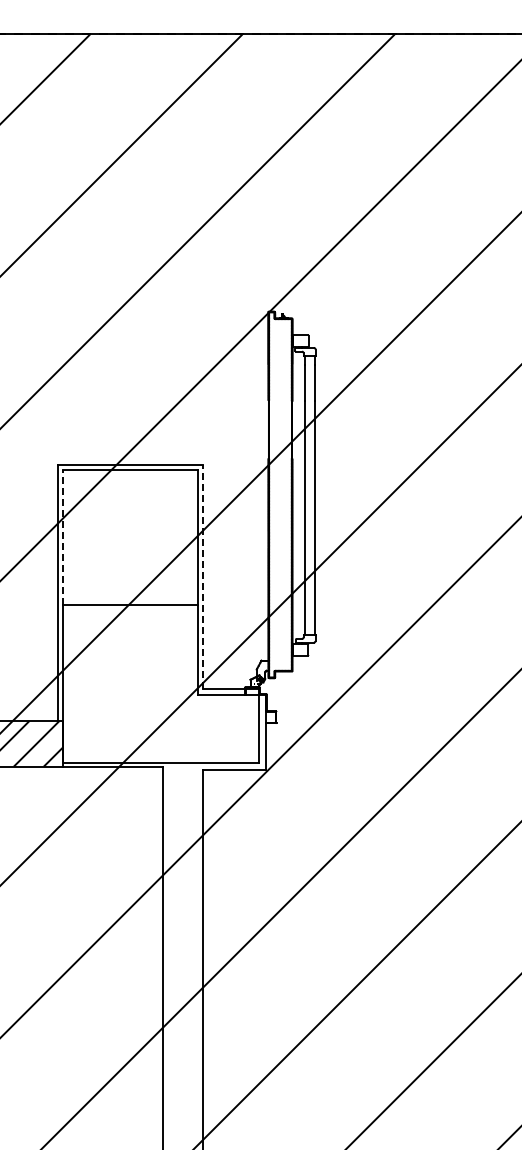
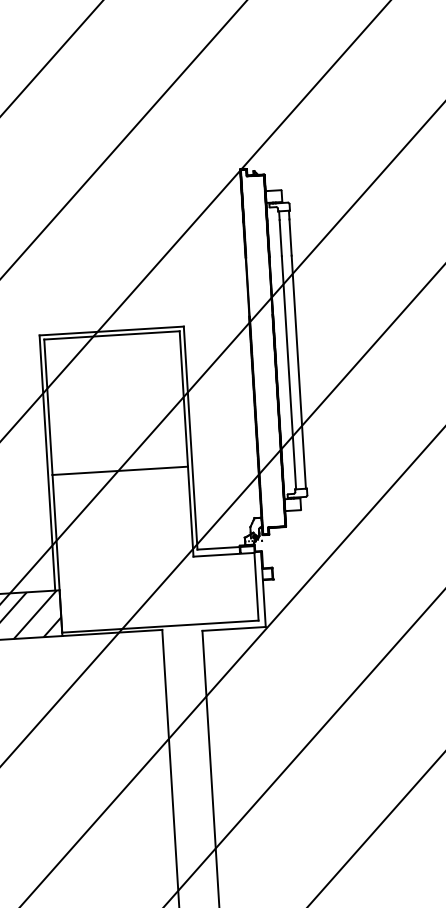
line: (62, 537) -> (48, 407), dashed -> solid
line: (202, 576) -> (190, 437), dashed -> solid

